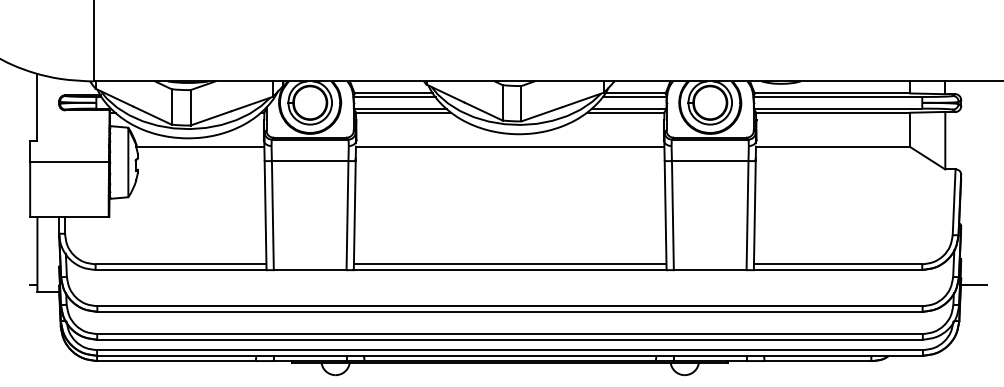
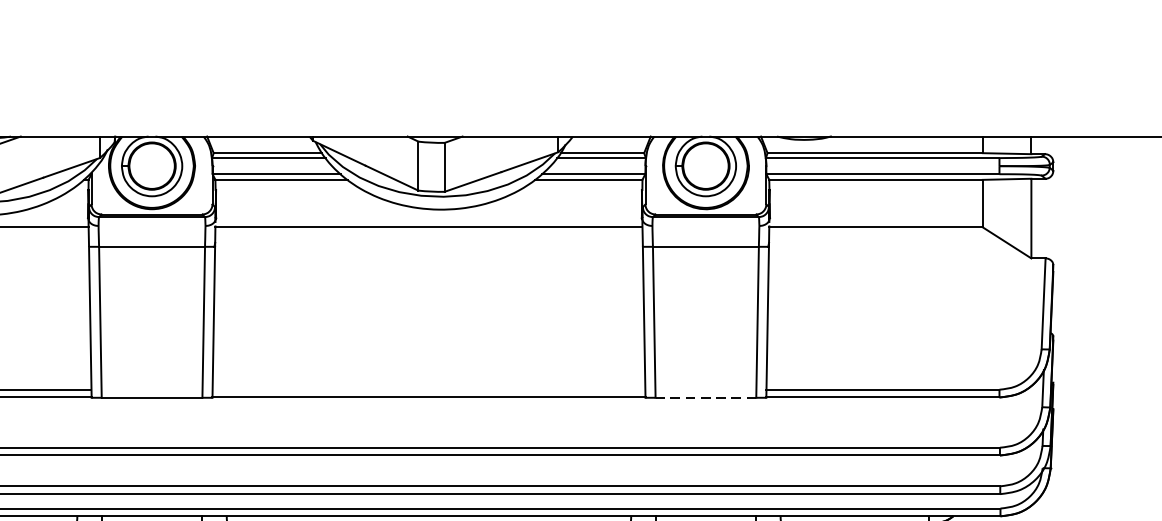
line: (509, 264) -> (428, 389), removed
line: (709, 270) -> (704, 398), solid -> dashed
line: (973, 284) -> (1070, 417), removed

